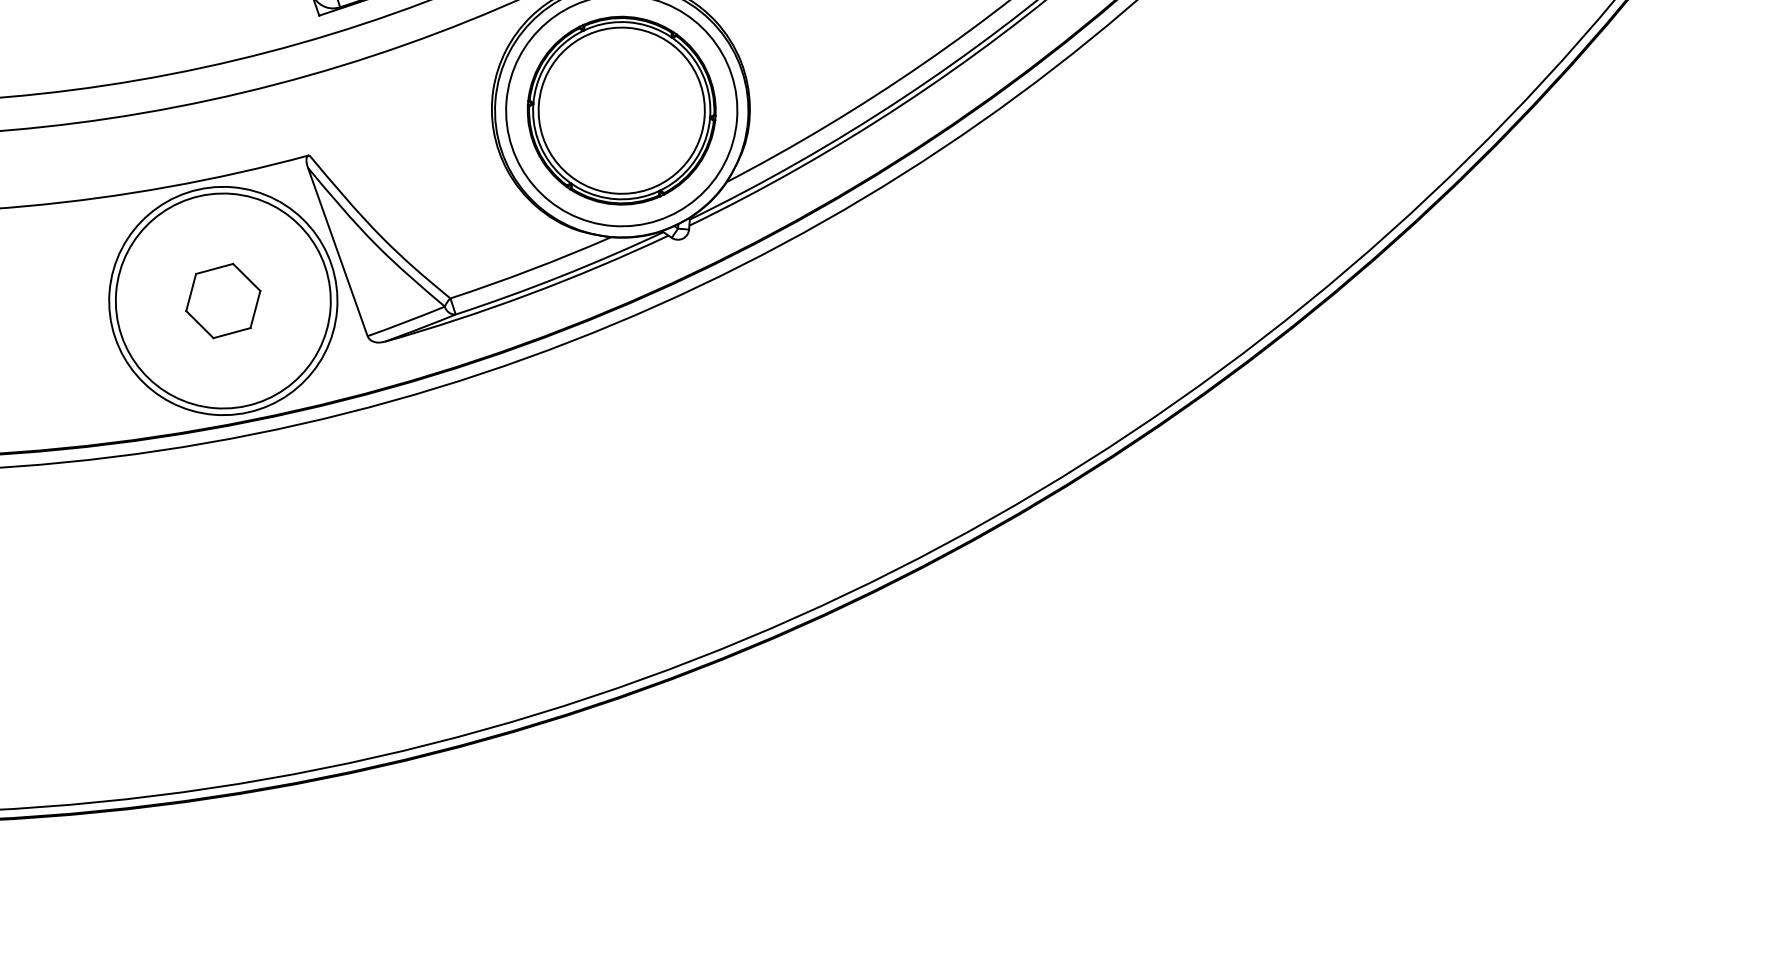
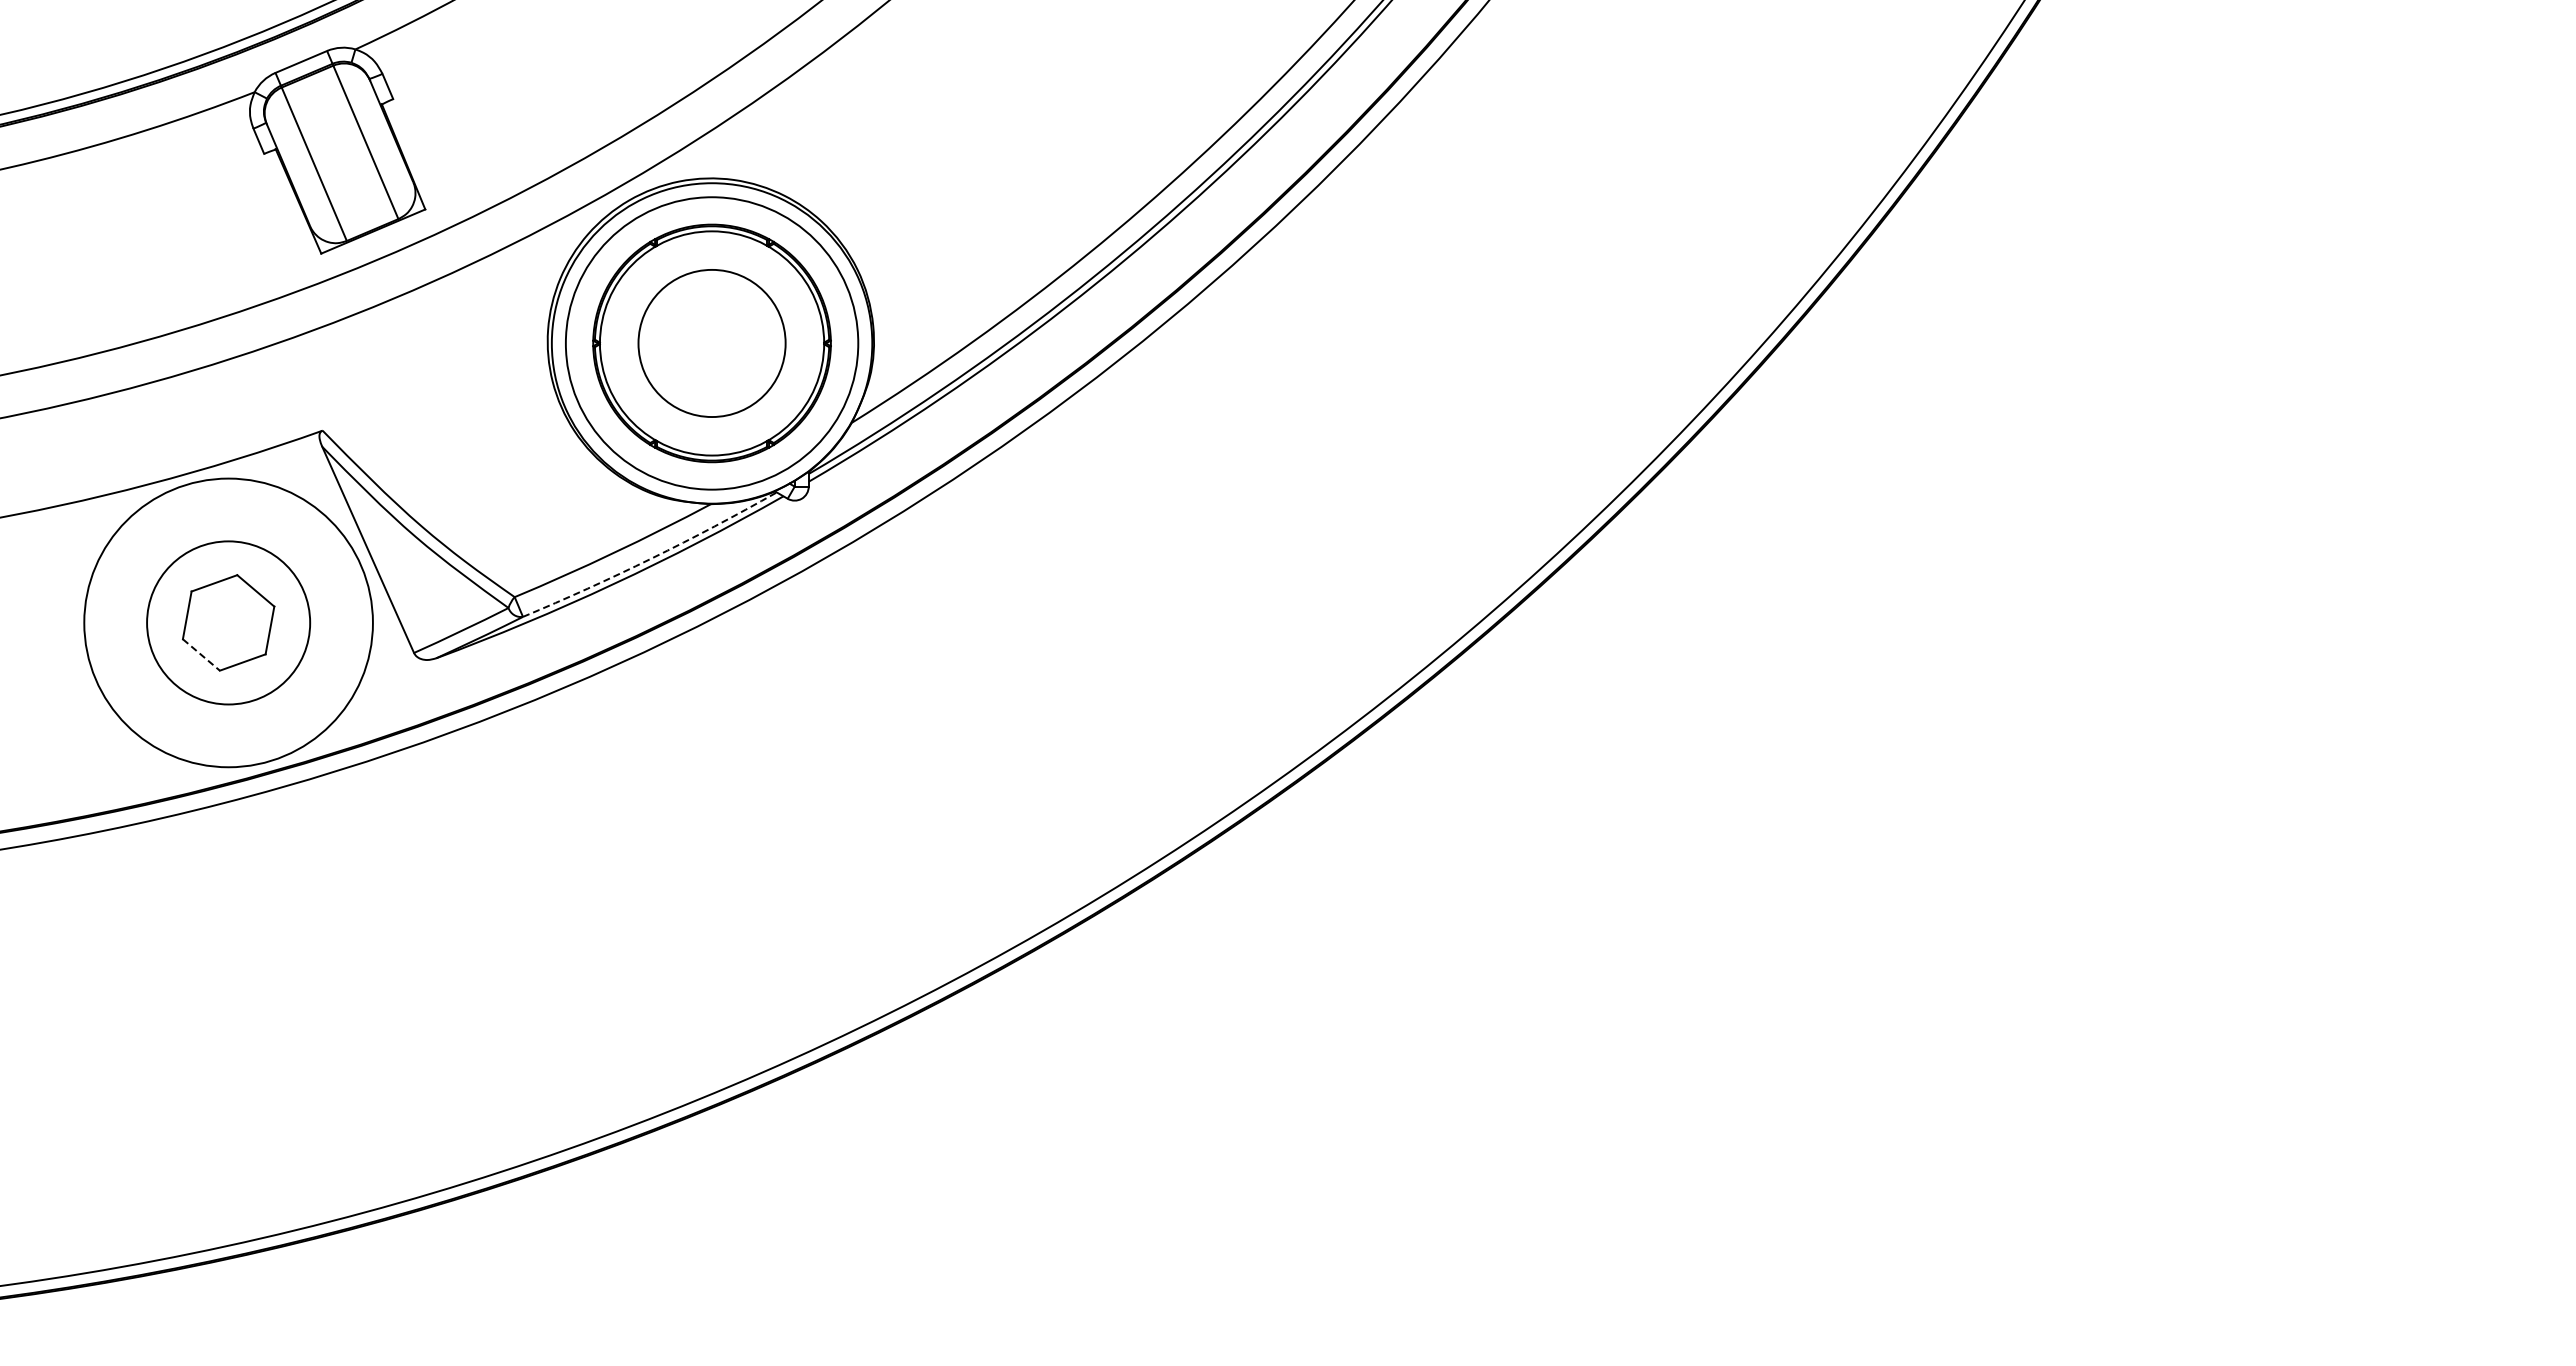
circle: (621, 110) -> (711, 343), size x0.7
arc: (560, 276) -> (651, 558), solid -> dashed
circle: (223, 300) -> (228, 622), size x0.6
line: (199, 325) -> (201, 655), solid -> dashed

